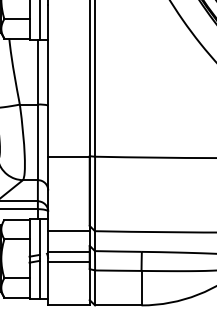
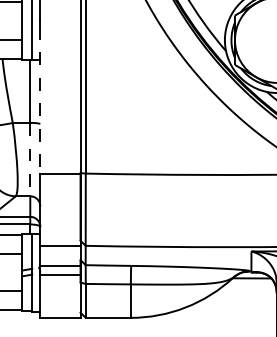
line: (48, 81) -> (40, 100), solid -> dashed
line: (38, 142) -> (30, 159), solid -> dashed

